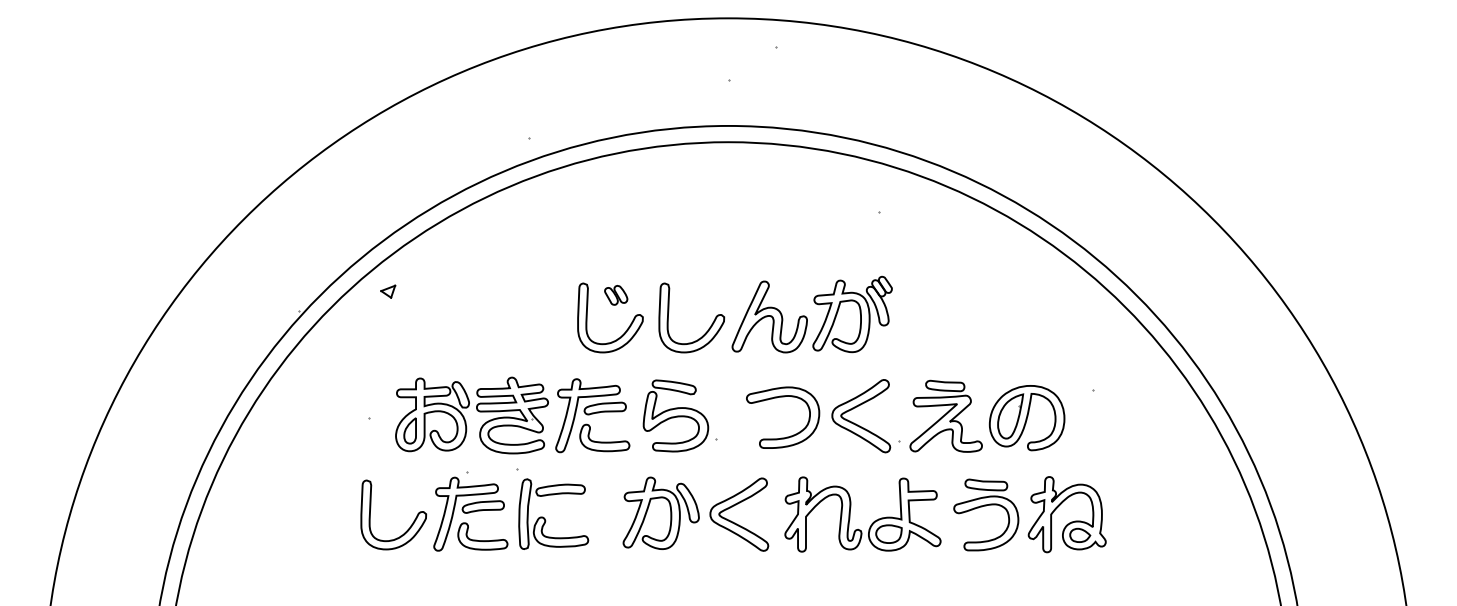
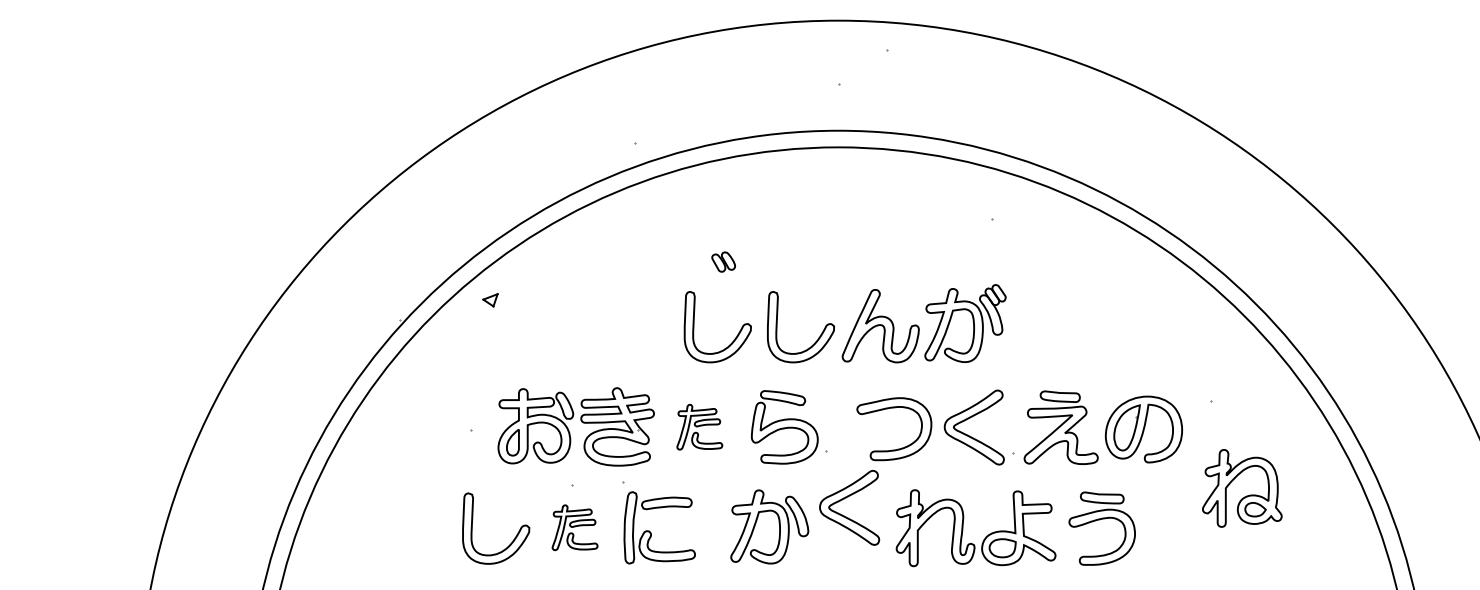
part: (616, 295) -> (723, 262), moved
part: (592, 415) -> (699, 426), size x0.6
part: (470, 513) -> (574, 527), size x0.6
part: (735, 522) -> (845, 515), moved
part: (1069, 522) -> (1244, 496), moved

